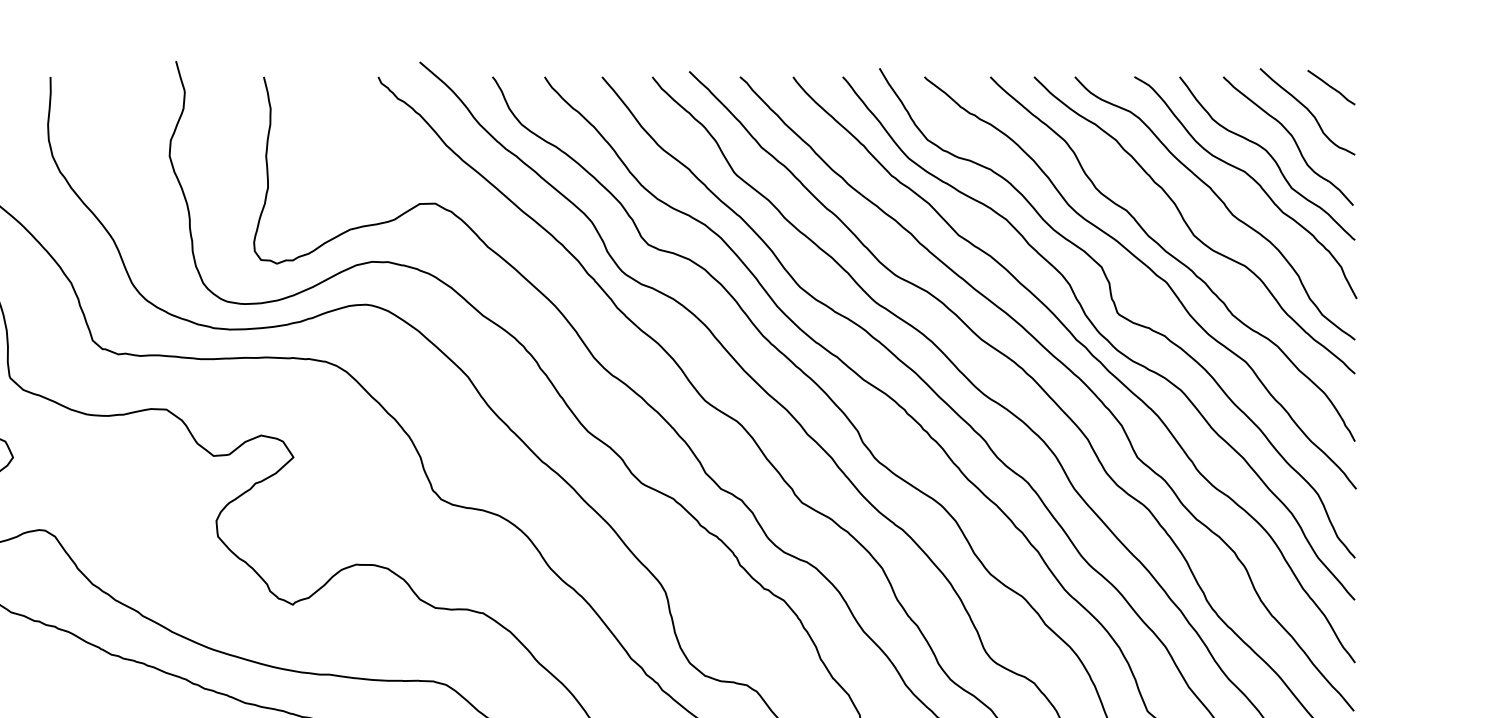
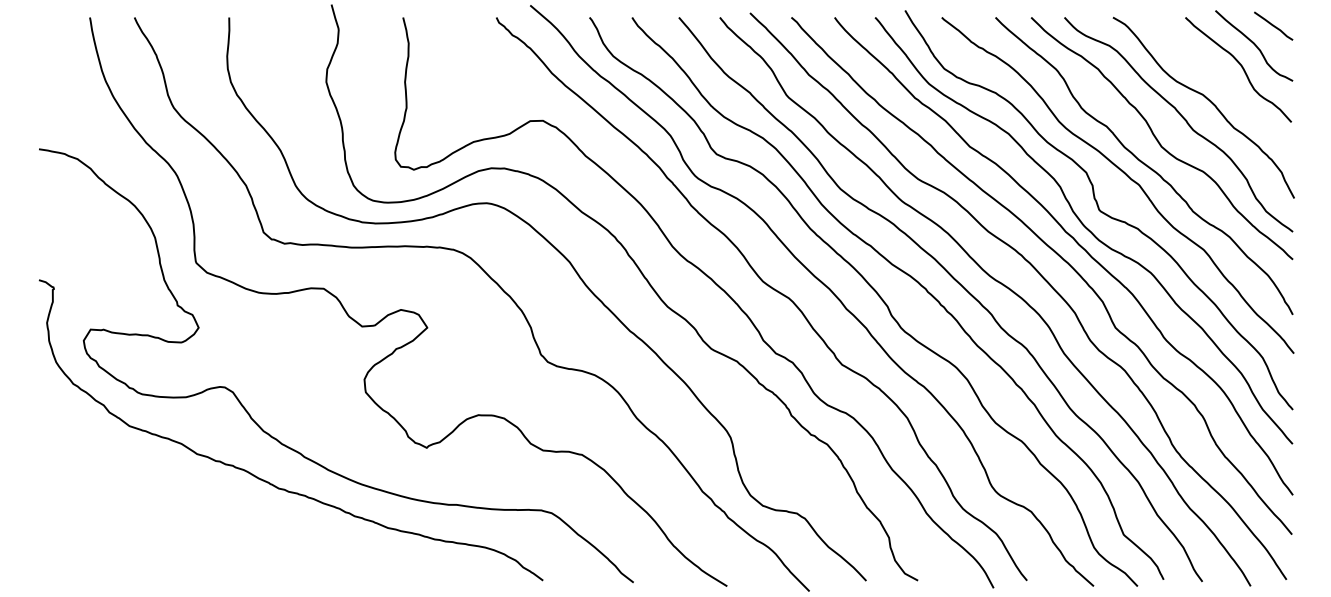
curve: (1269, 156) -> (1223, 82), removed

